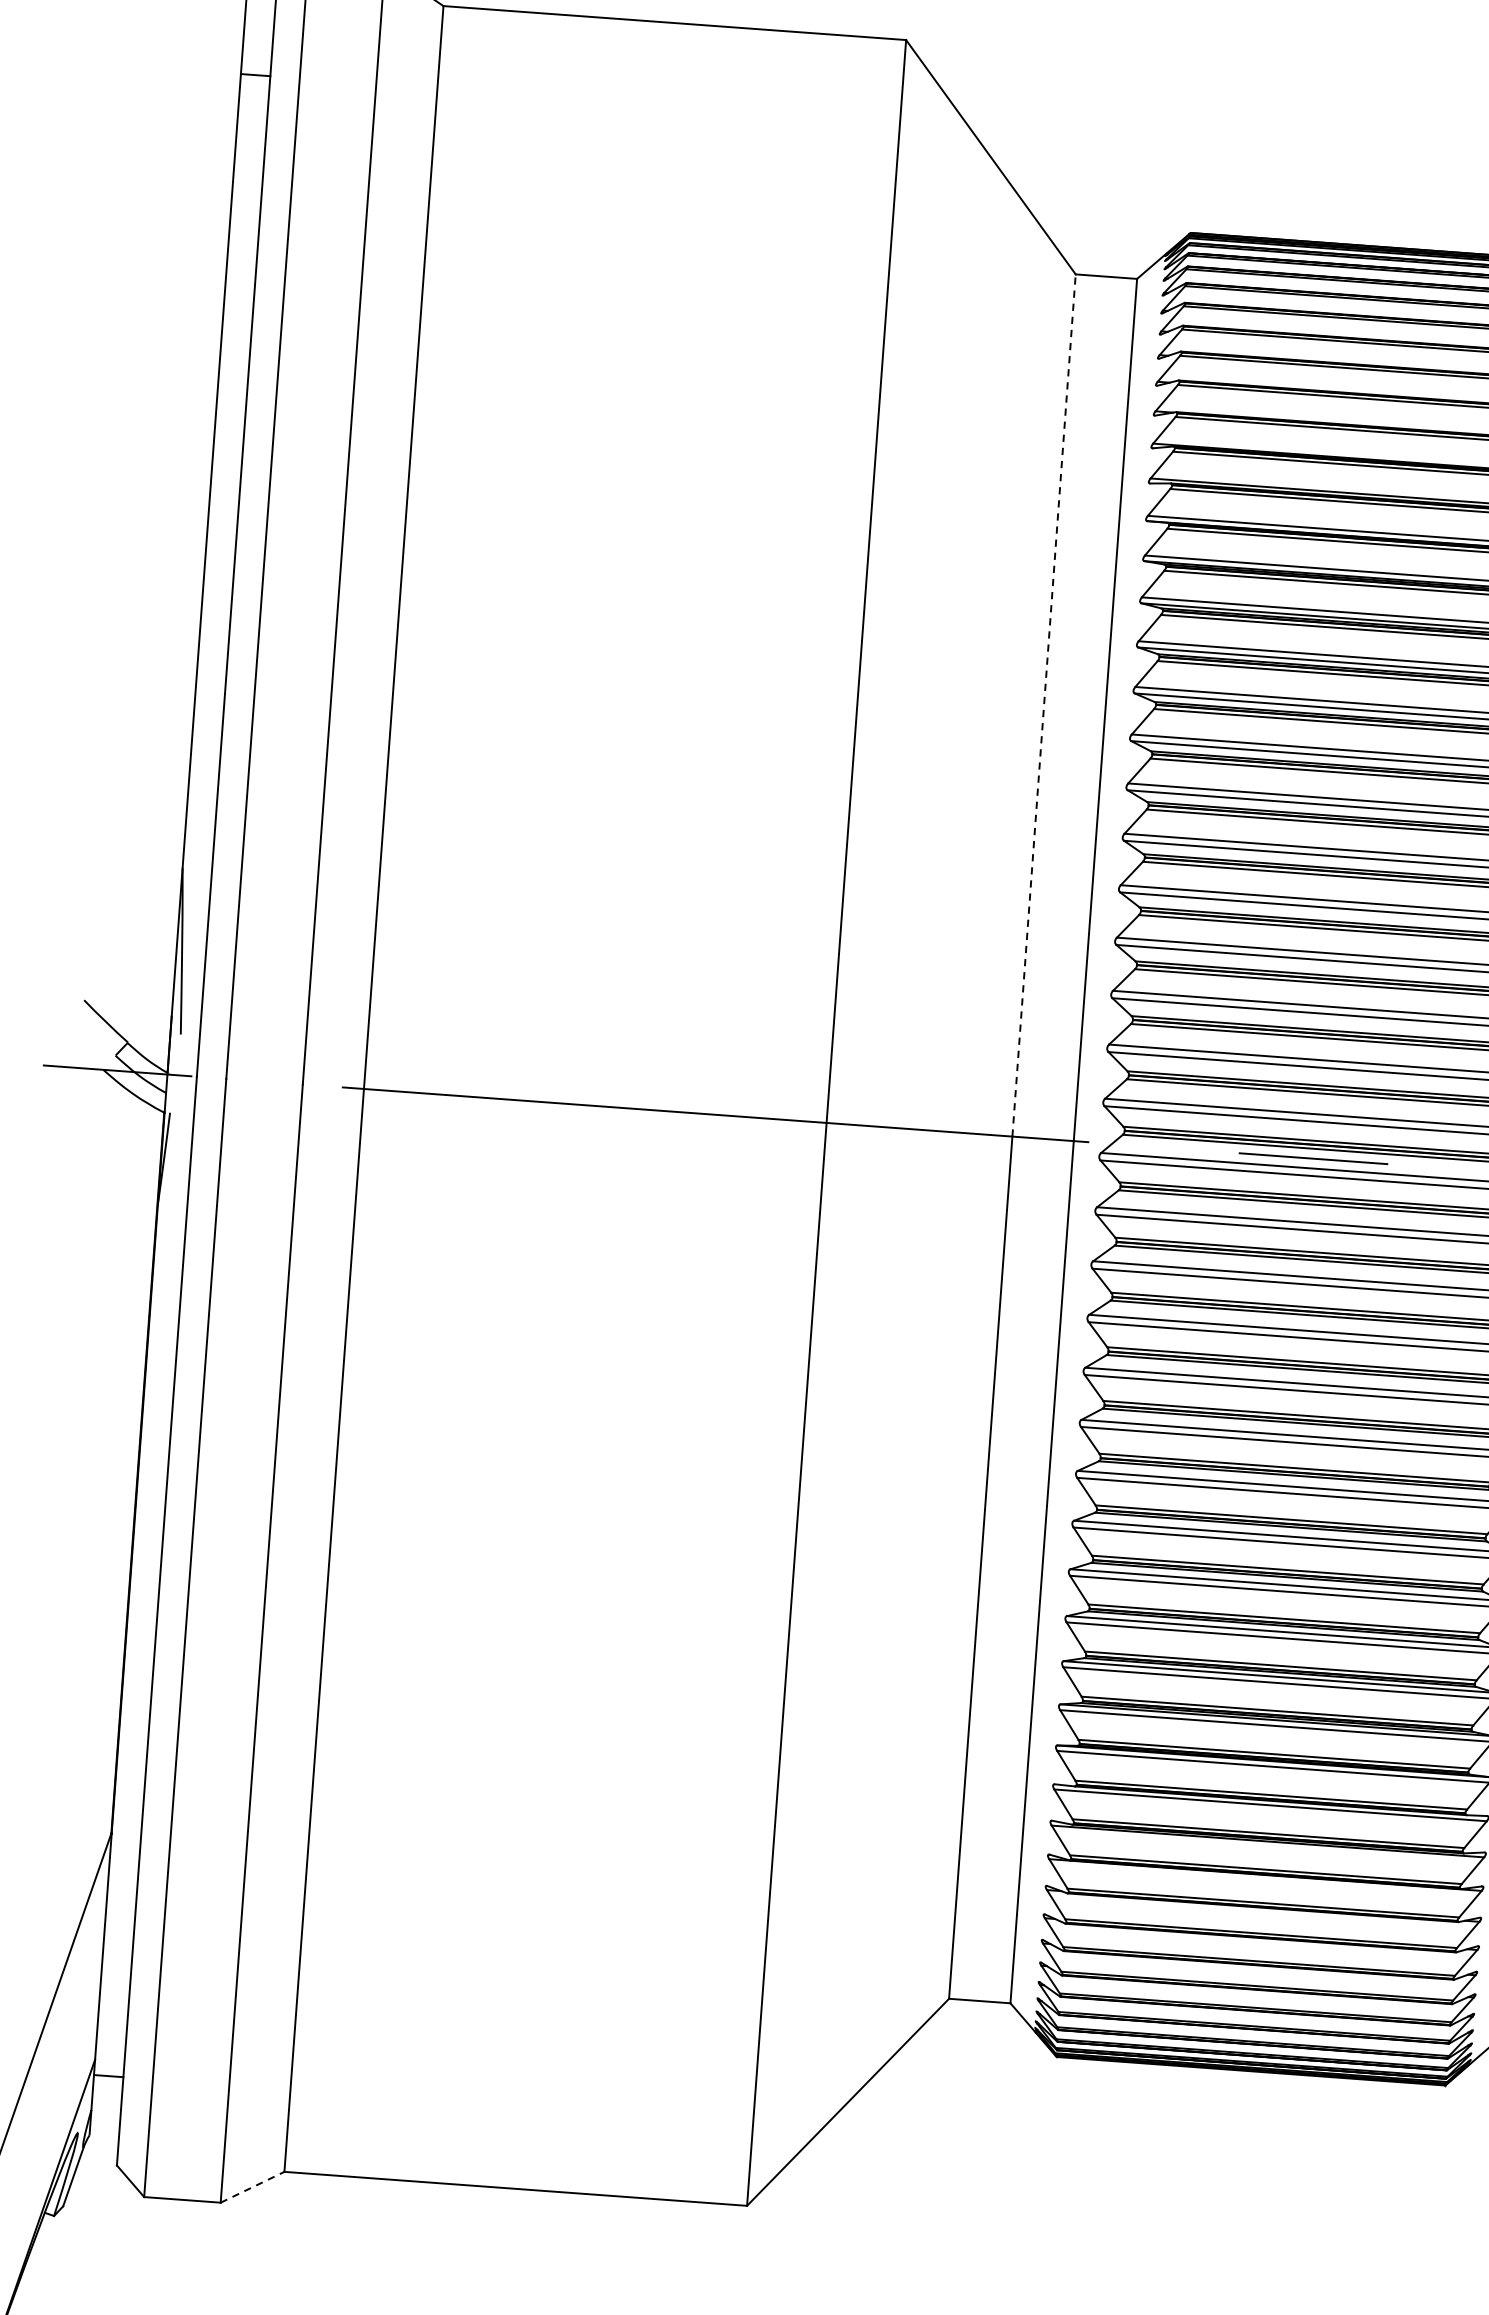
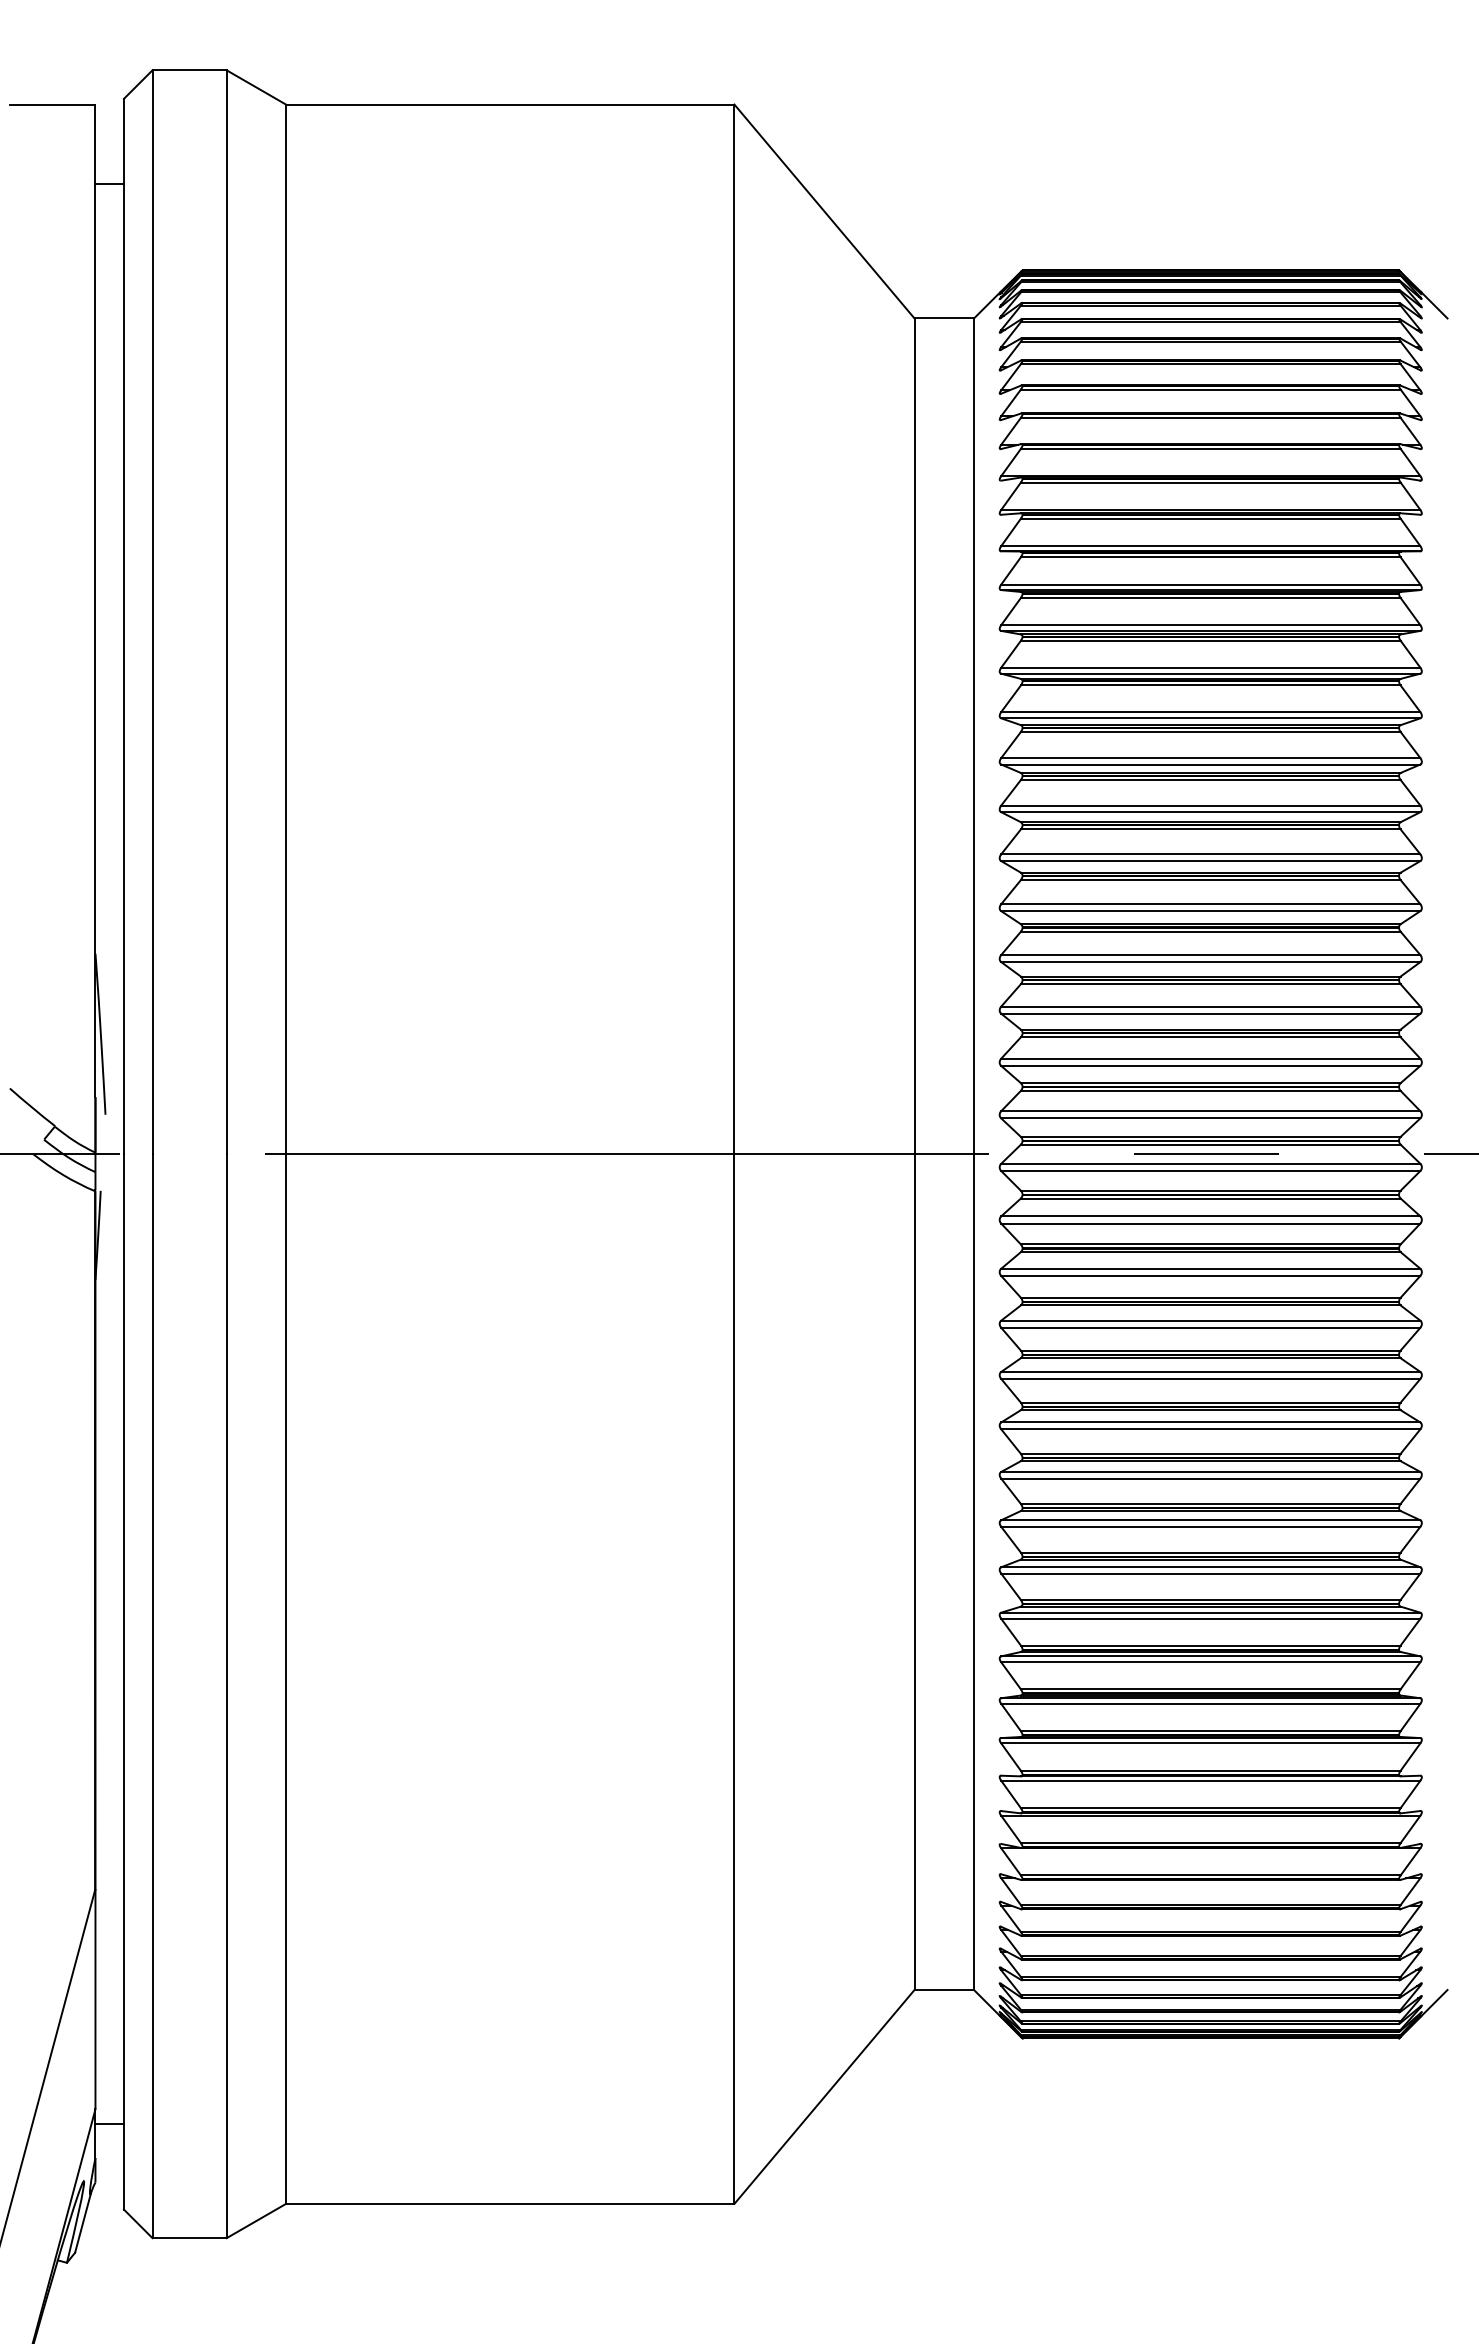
line: (1044, 705) -> (914, 736), dashed -> solid
line: (252, 2186) -> (256, 2220), dashed -> solid

